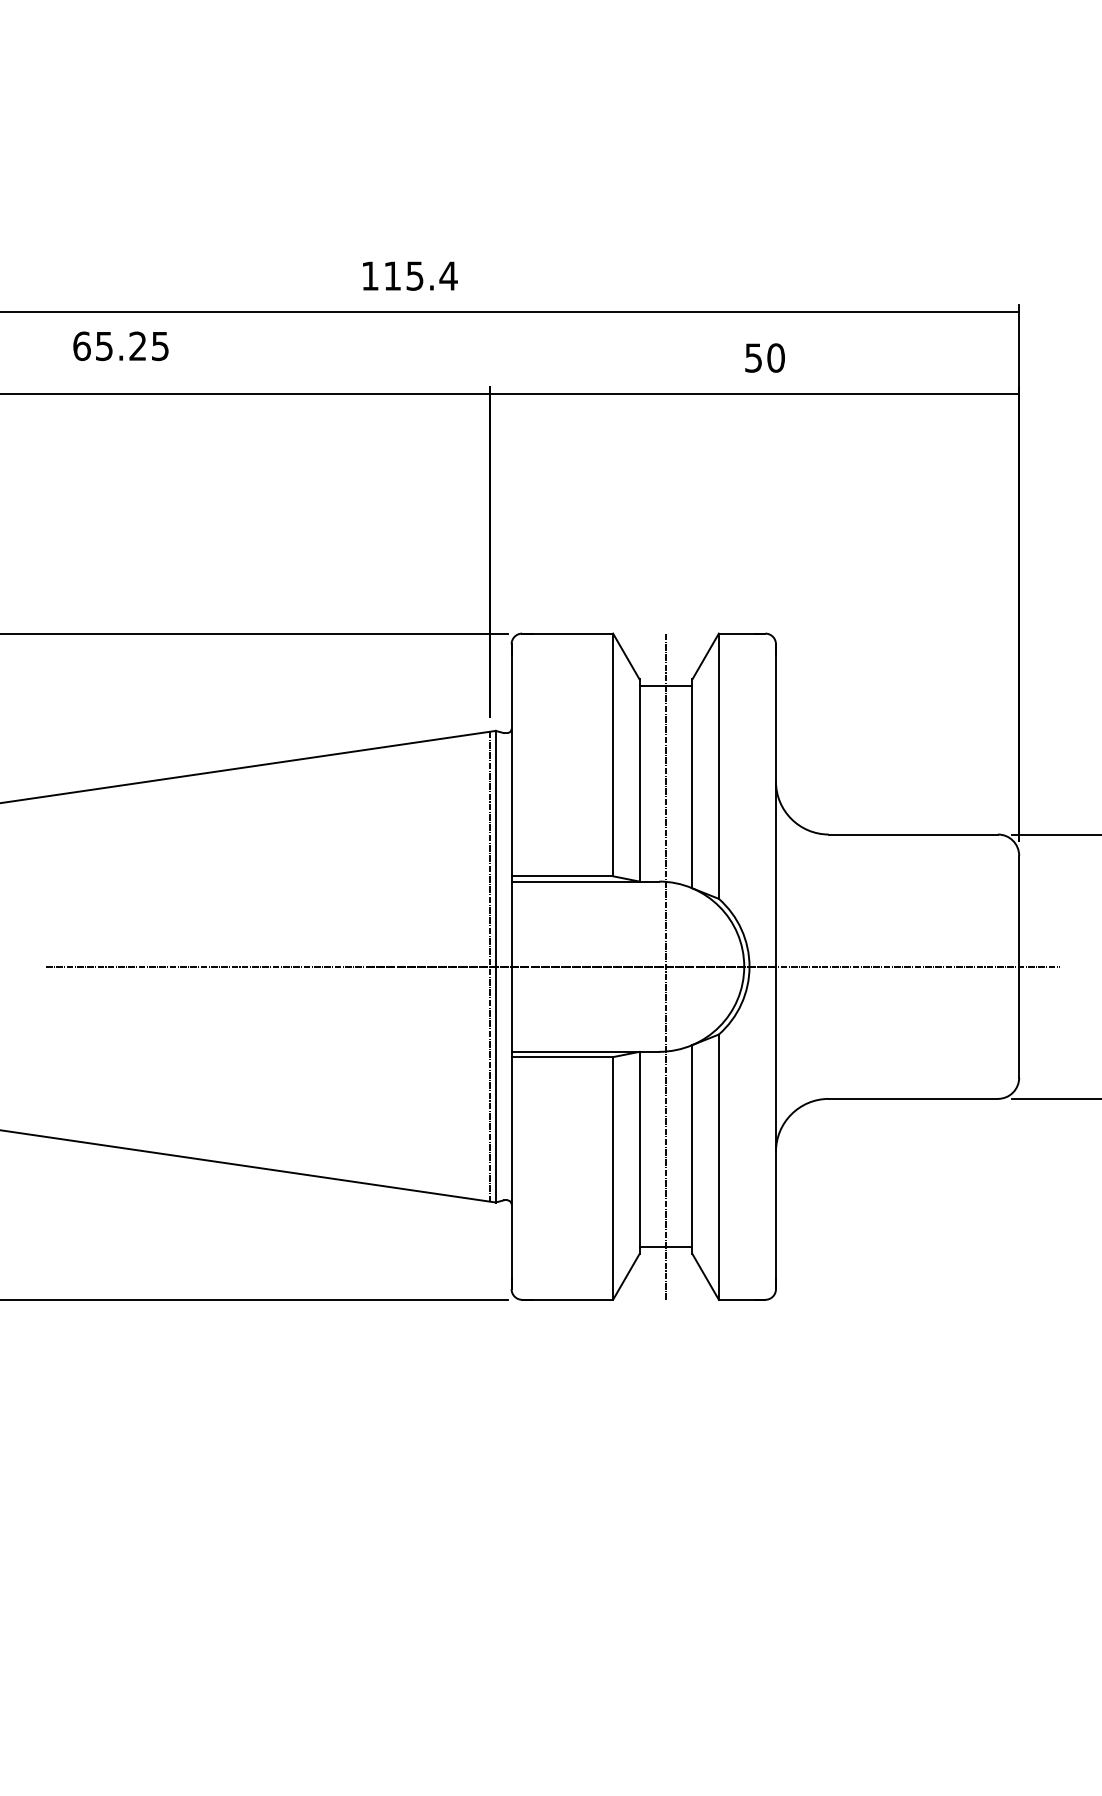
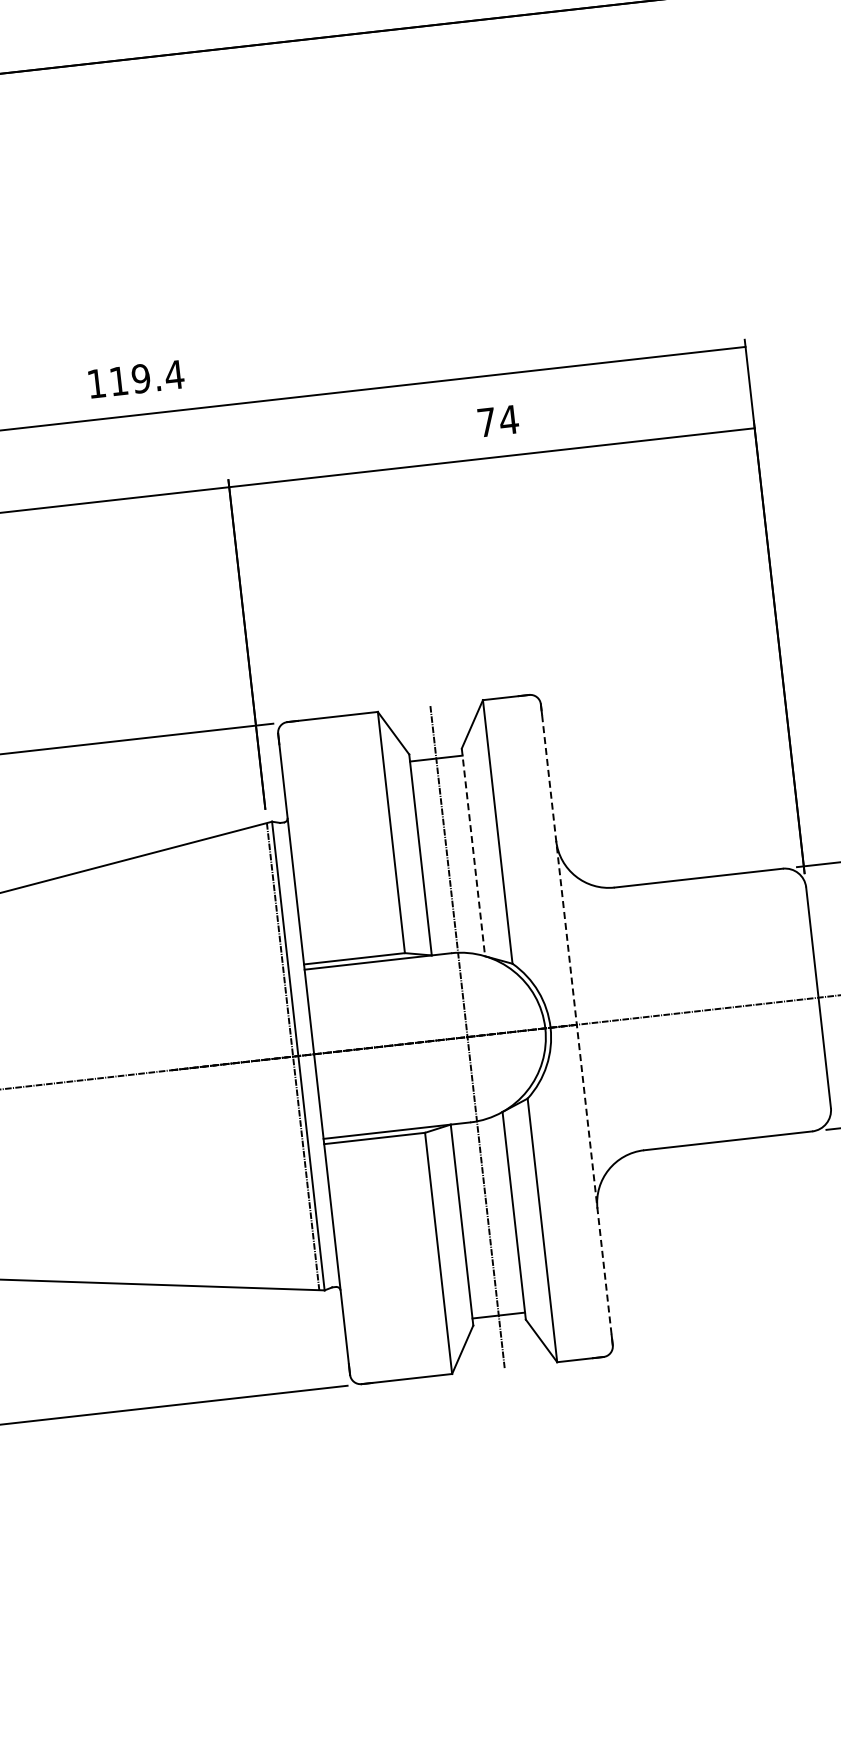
text: (414, 275) -> (140, 378), 115.4 -> 119.4
text: (765, 357) -> (498, 420), 50 -> 74
line: (692, 784) -> (473, 853), solid -> dashed
line: (775, 966) -> (576, 1024), solid -> dashed

